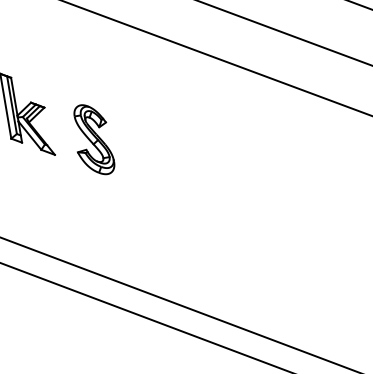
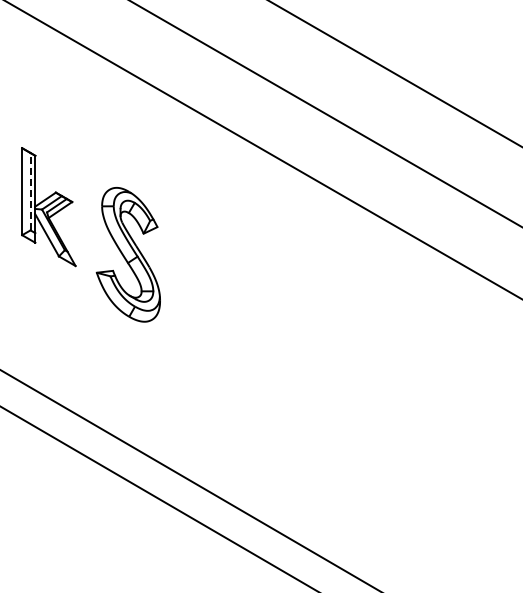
line: (11, 105) -> (30, 191), solid -> dashed
part: (92, 139) -> (128, 254), size x1.4

